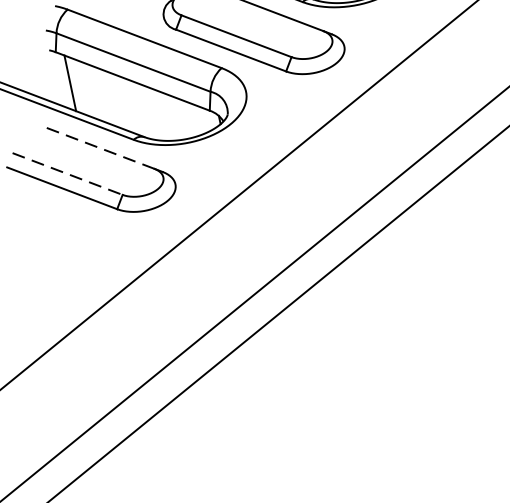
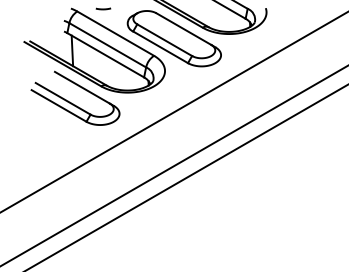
line: (99, 147) -> (82, 87), dashed -> solid
line: (68, 173) -> (63, 98), dashed -> solid

